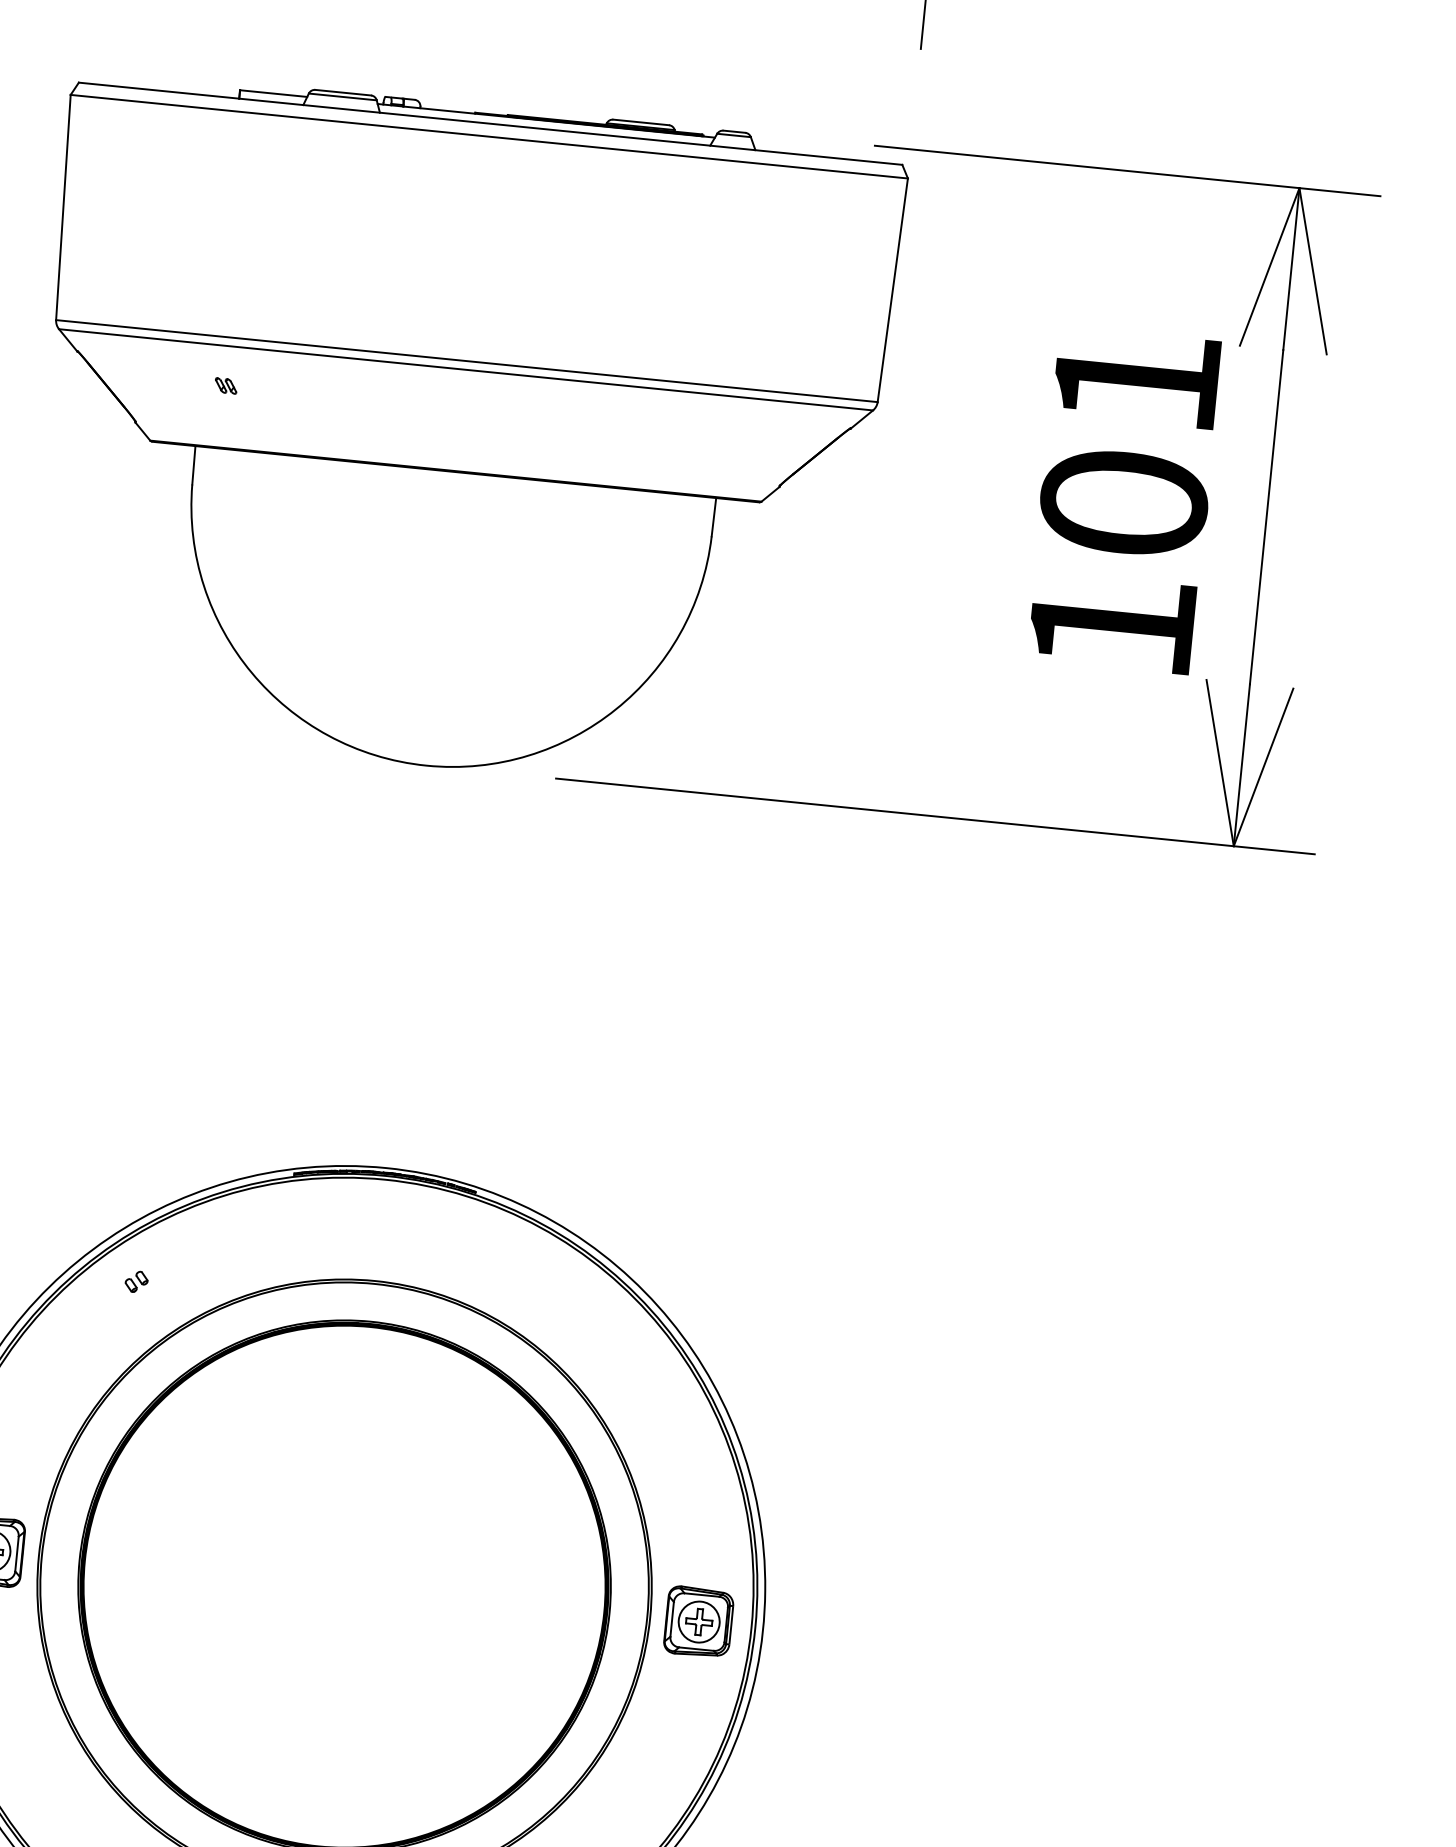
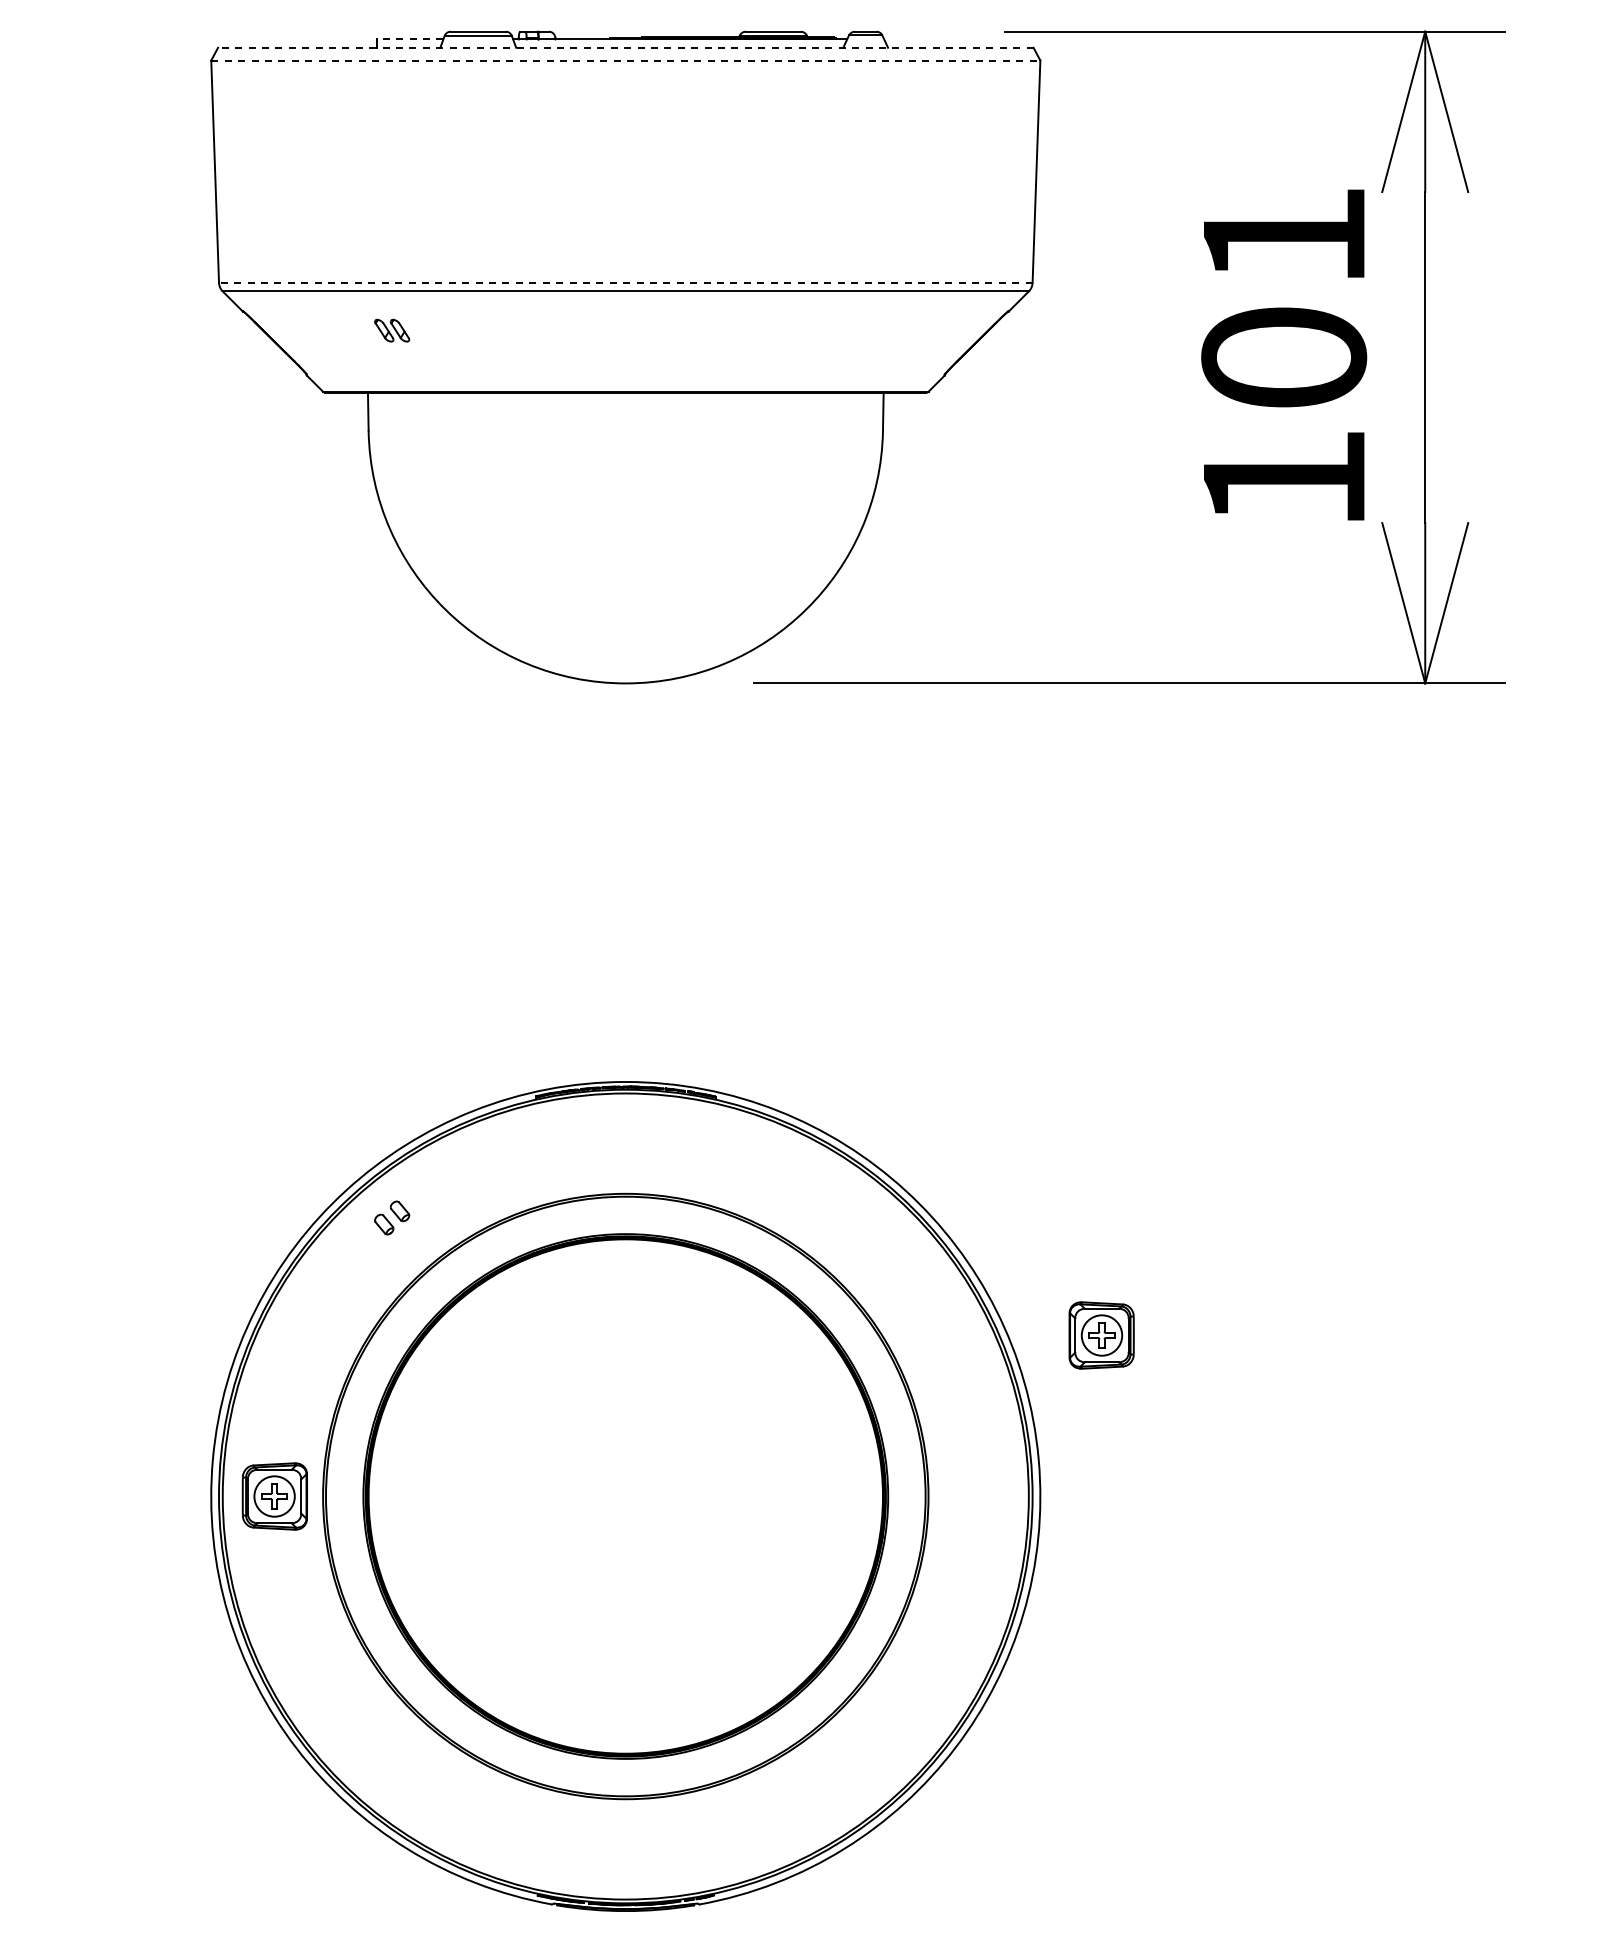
line: (273, 93) -> (409, 39), solid -> dashed
line: (490, 123) -> (625, 47), solid -> dashed
line: (489, 136) -> (625, 60), solid -> dashed
line: (466, 360) -> (625, 282), solid -> dashed
part: (225, 385) -> (391, 330), size x1.6
part: (136, 1281) -> (391, 1217), size x1.6
part: (698, 1622) -> (1101, 1335), moved

